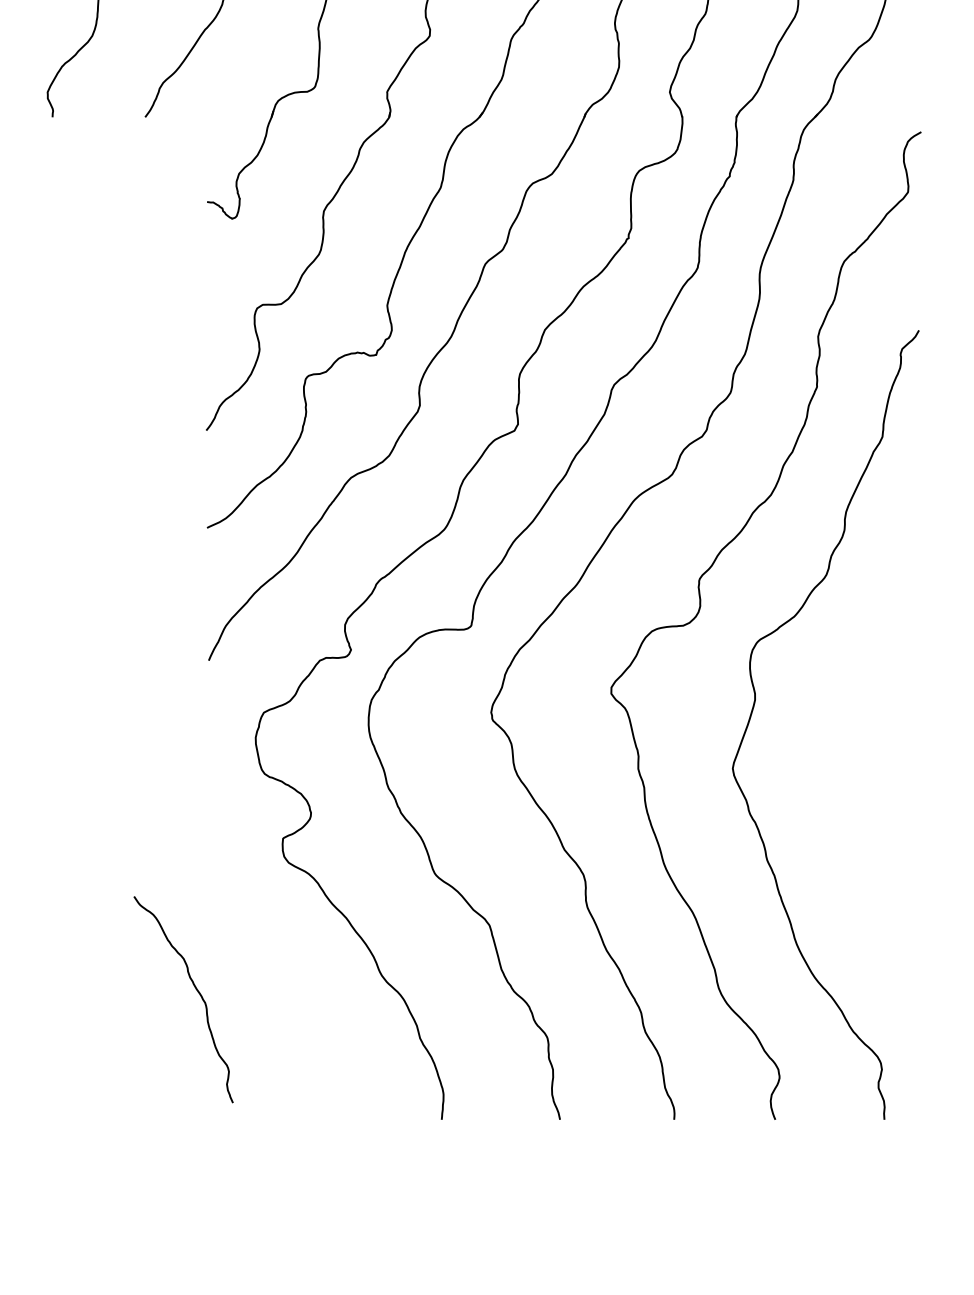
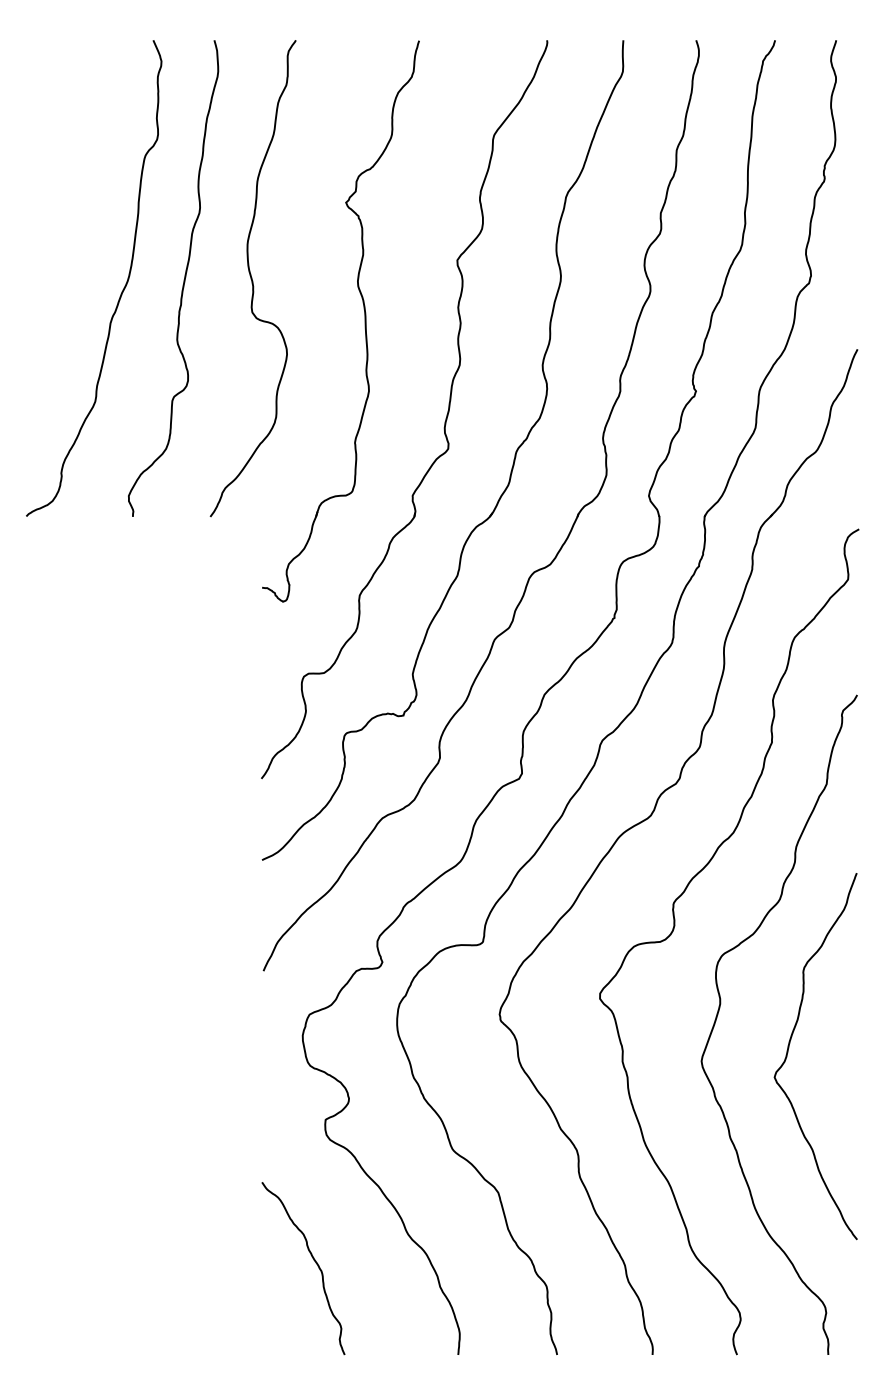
curve: (837, 753) -> (789, 1048), added
curve: (195, 990) -> (313, 1260), moved

